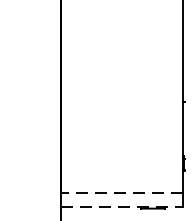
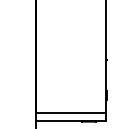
line: (121, 192) -> (70, 112), dashed -> solid
line: (122, 206) -> (71, 120), dashed -> solid

